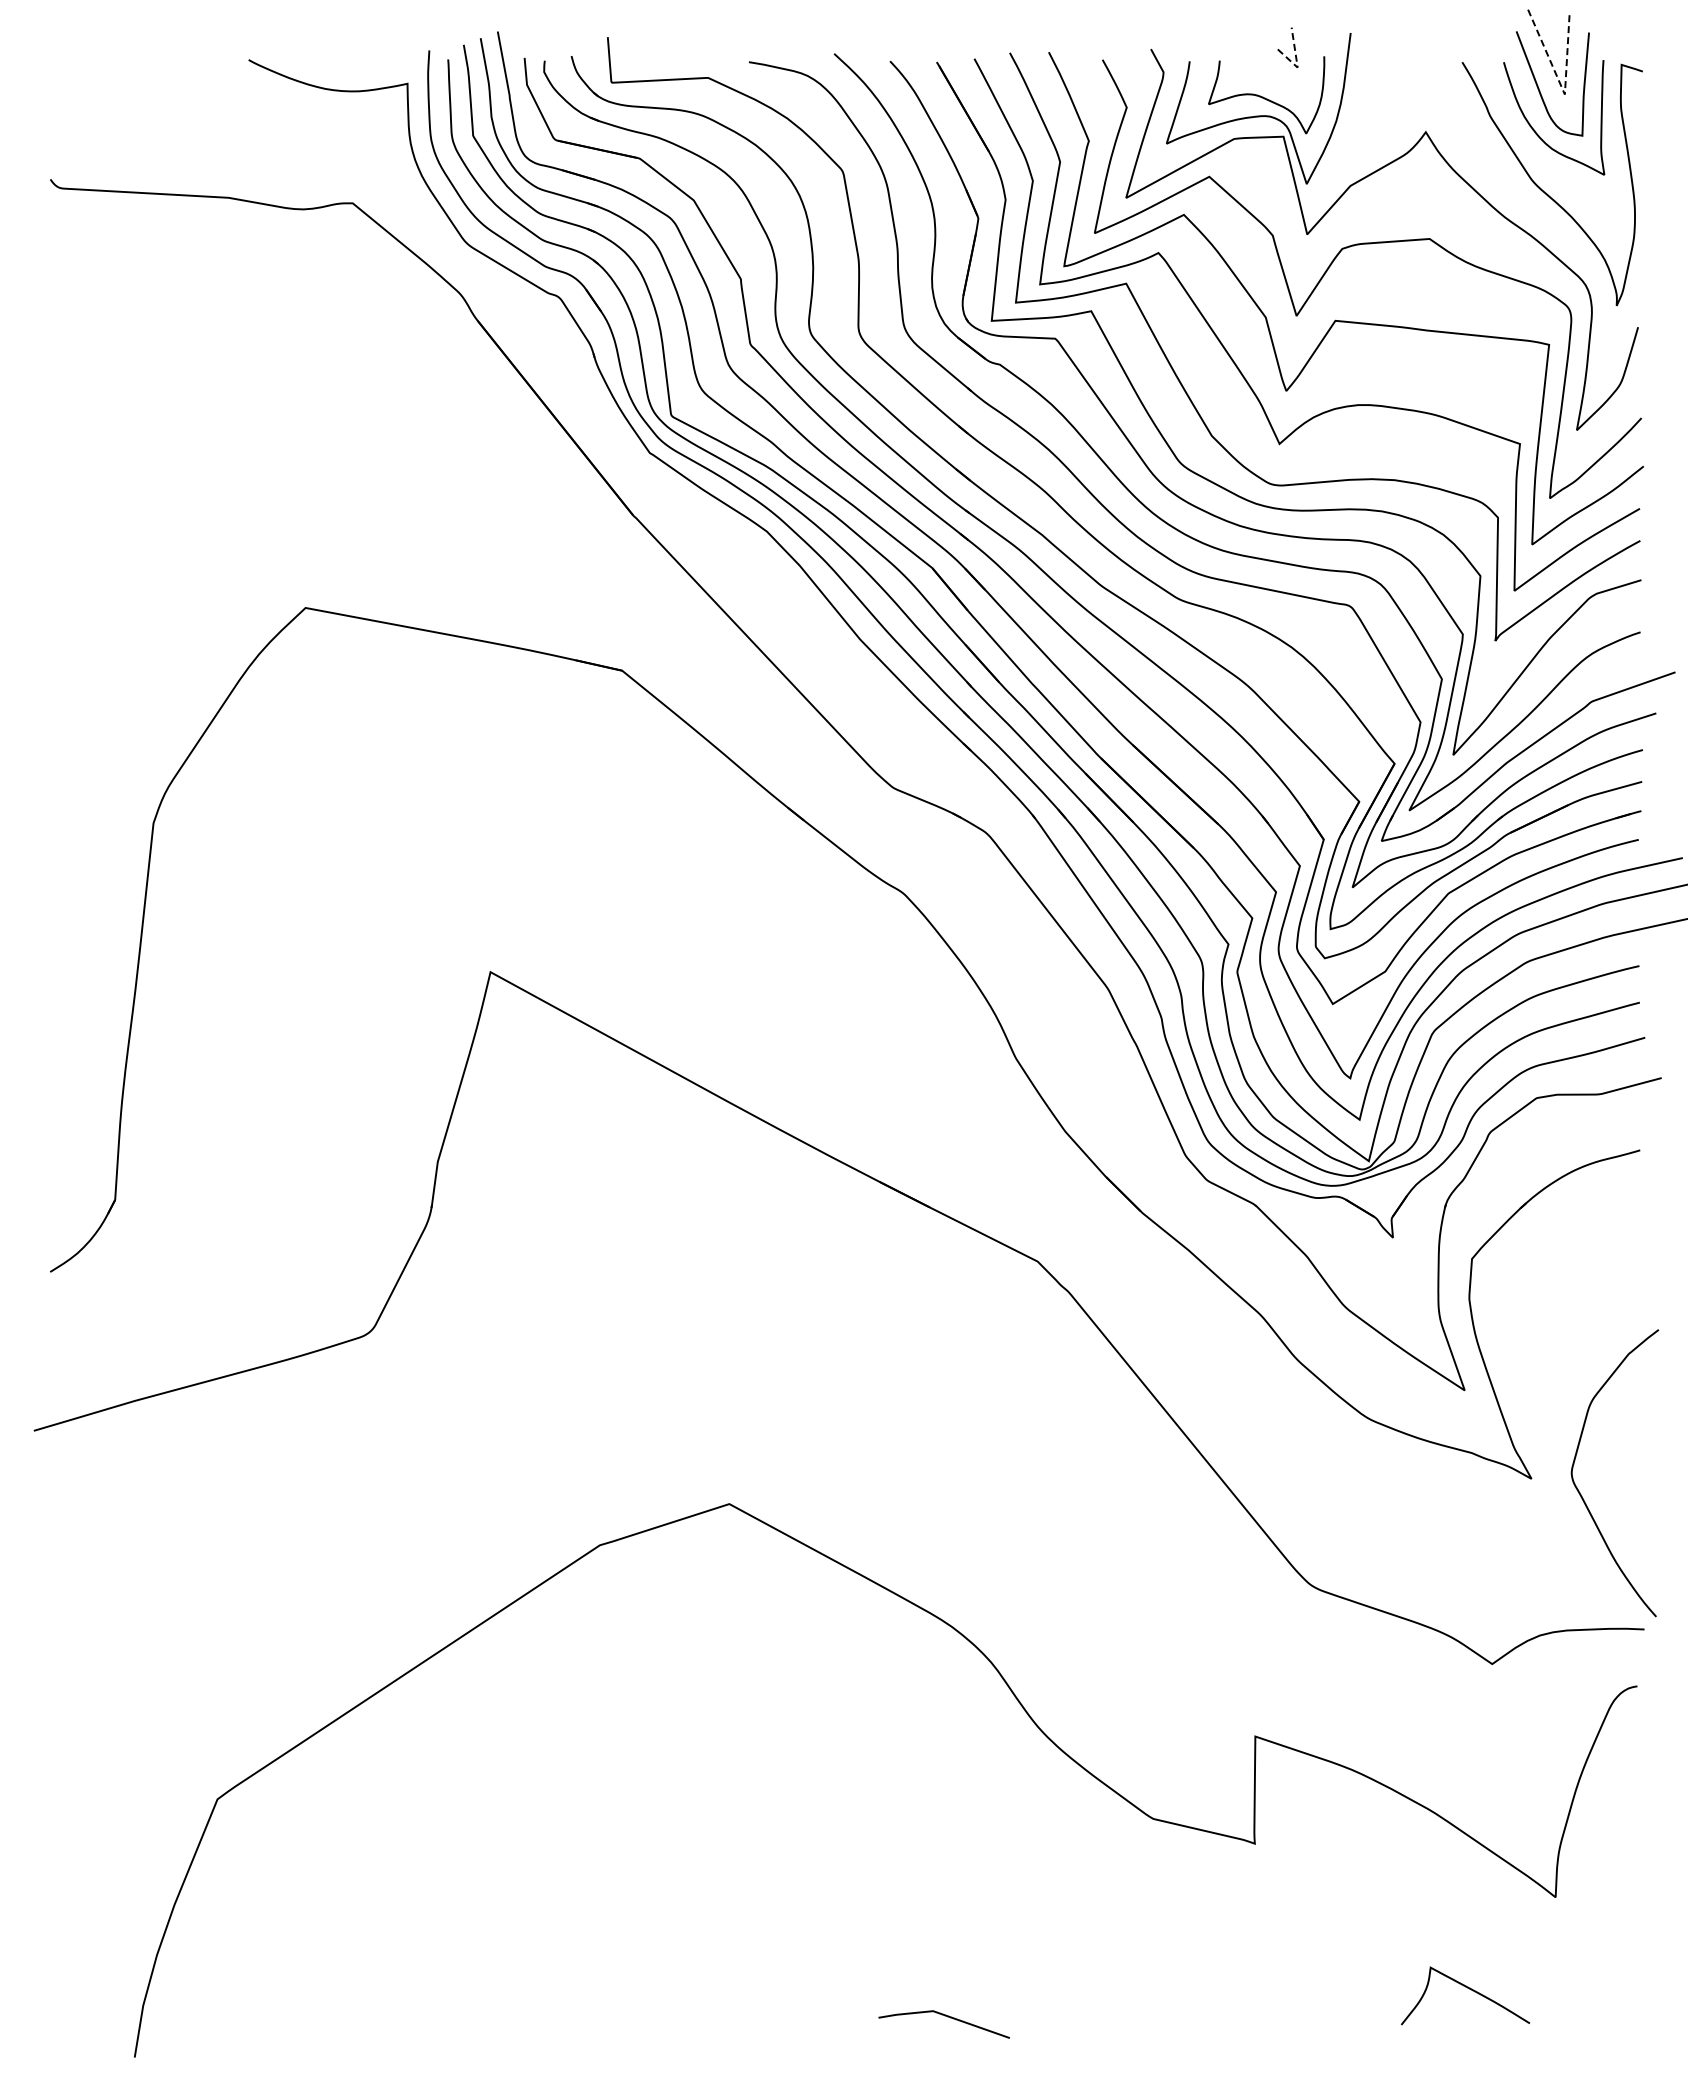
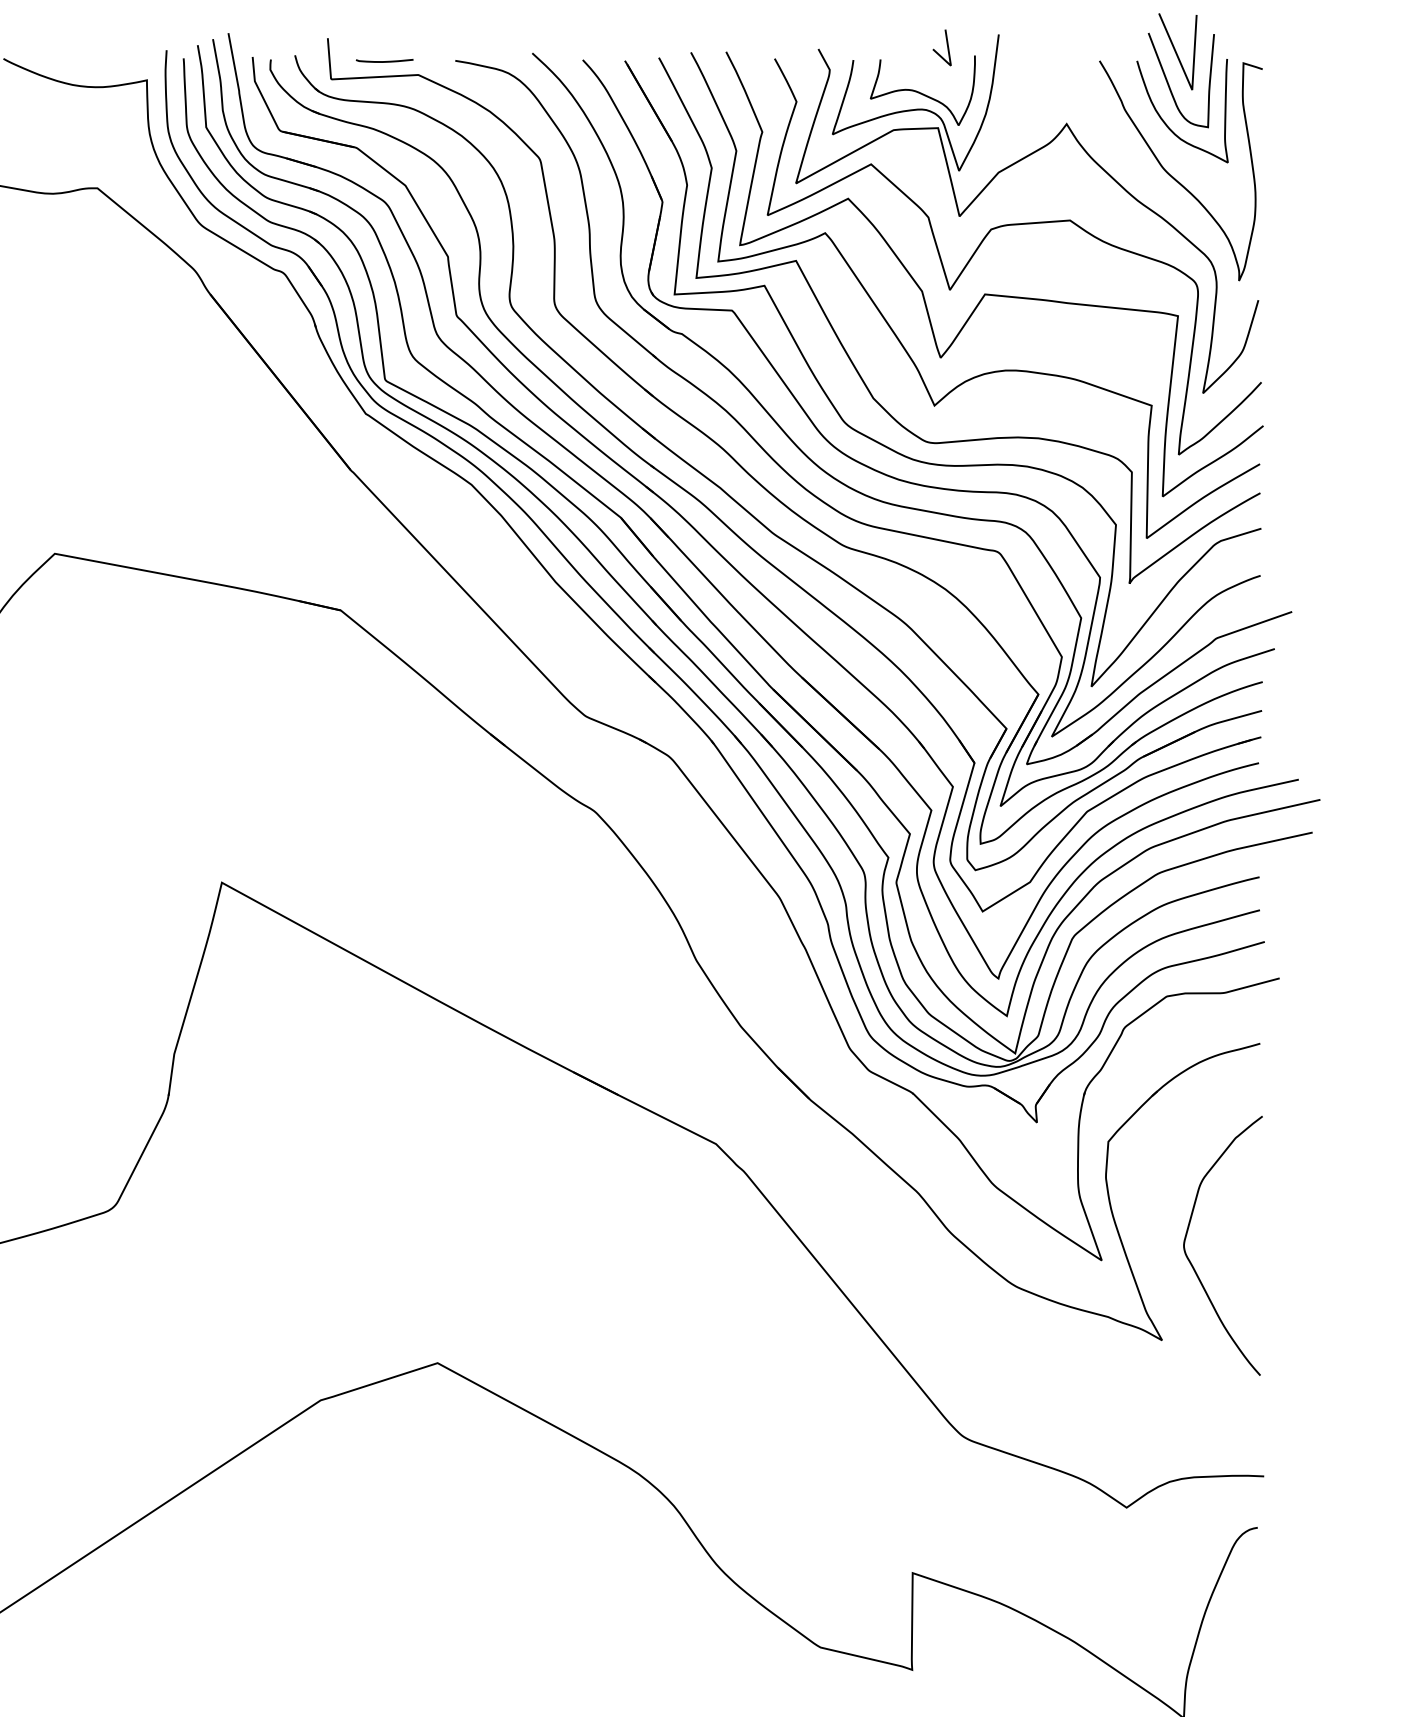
line: (1296, 60) -> (949, 59), dashed -> solid
curve: (670, 62) -> (384, 61), added
line: (1563, 90) -> (1191, 86), dashed -> solid
curve: (1579, 1490) -> (1191, 1261), moved

